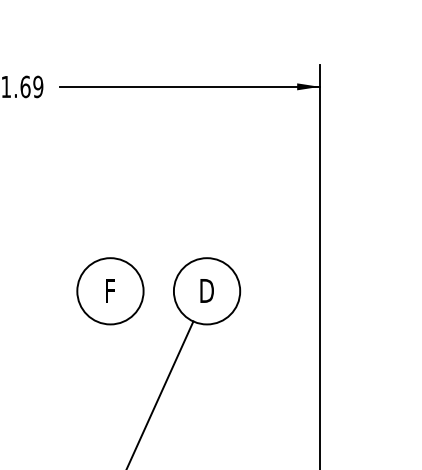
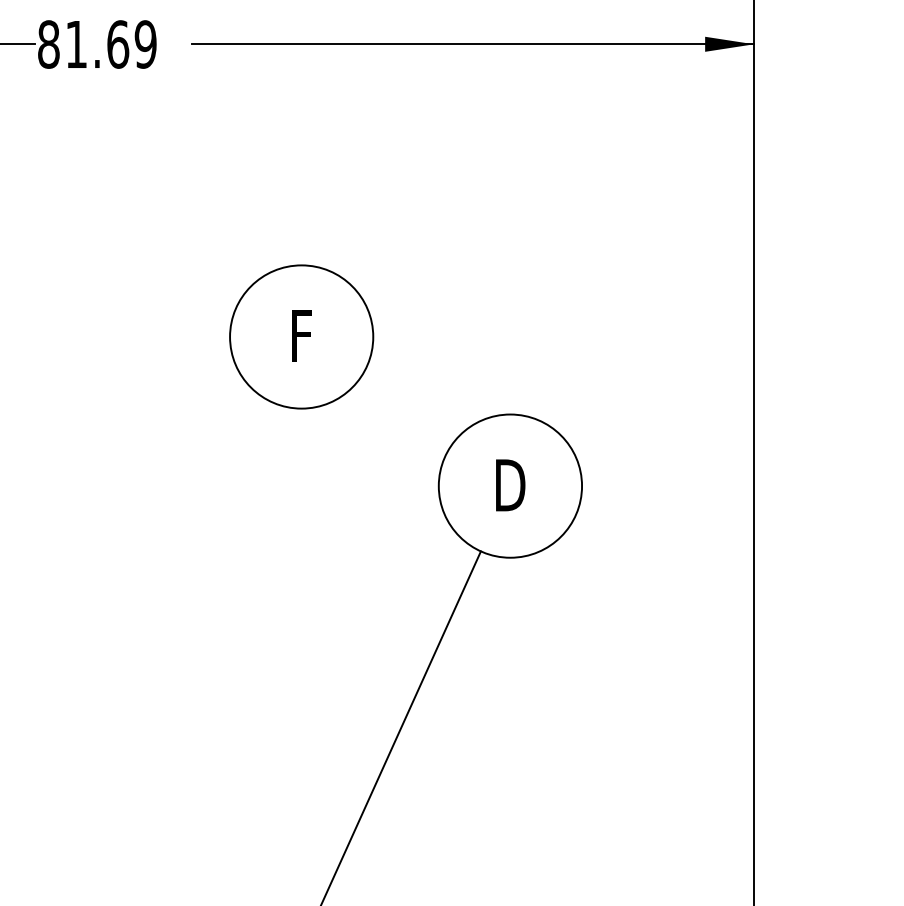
part: (110, 291) -> (301, 337), moved

